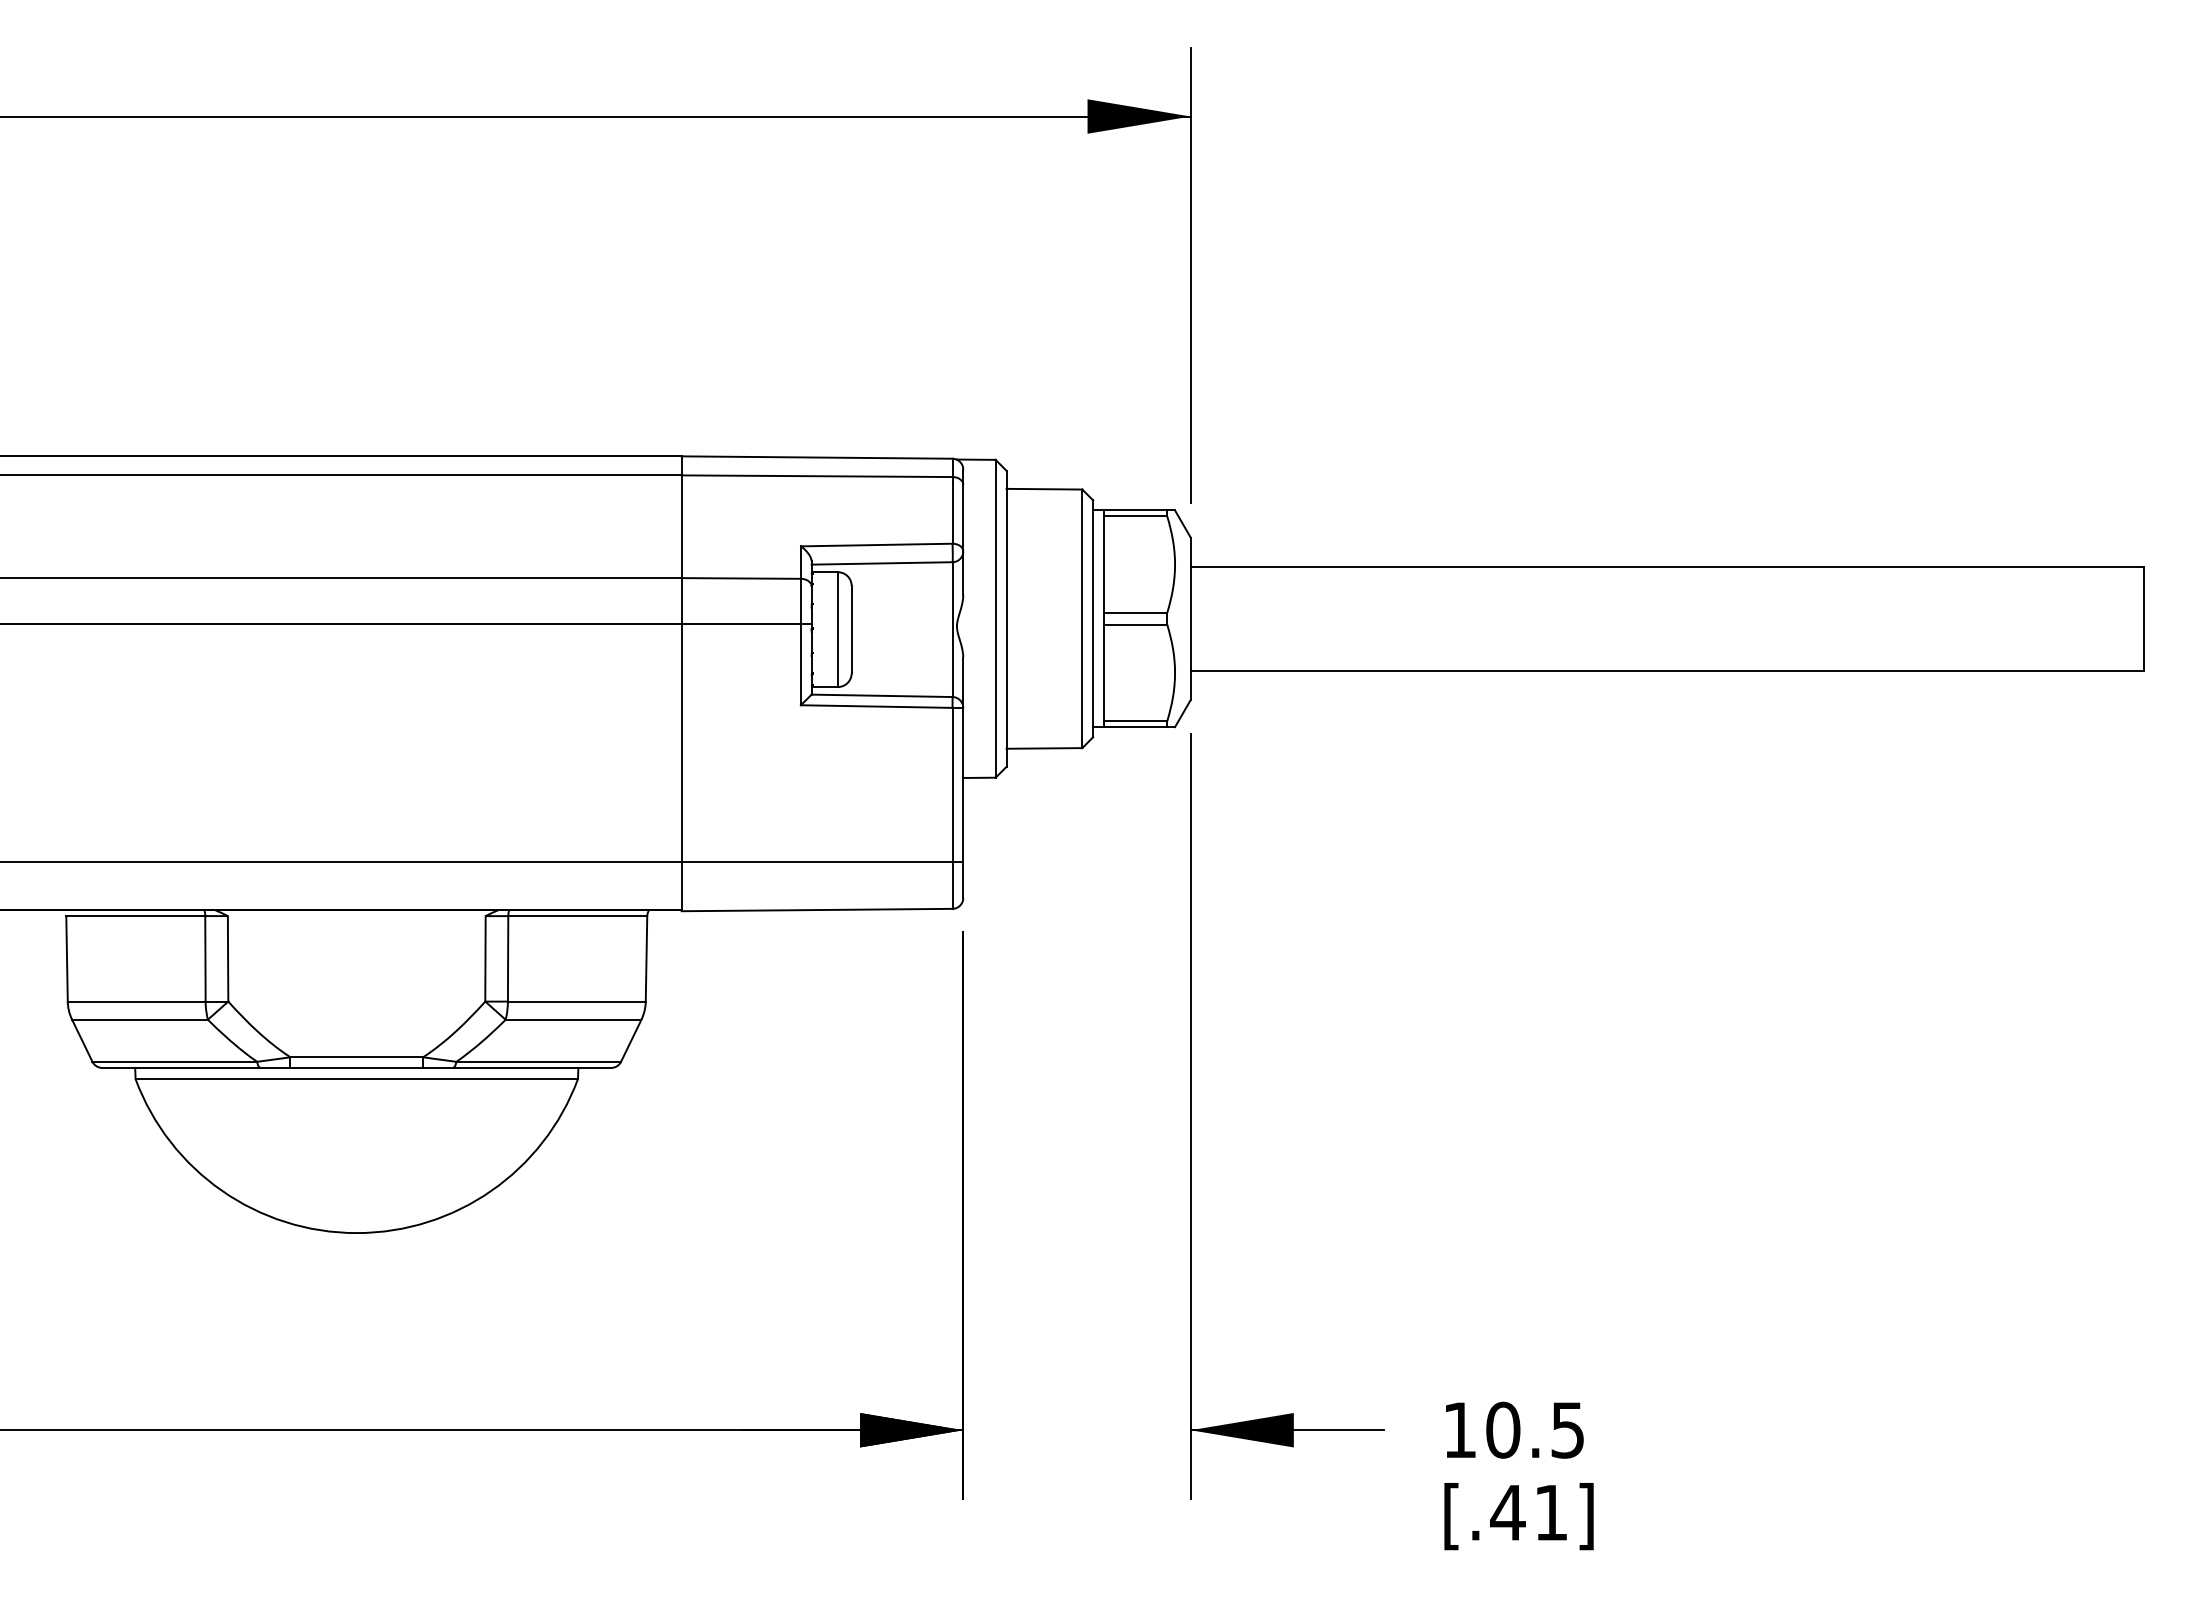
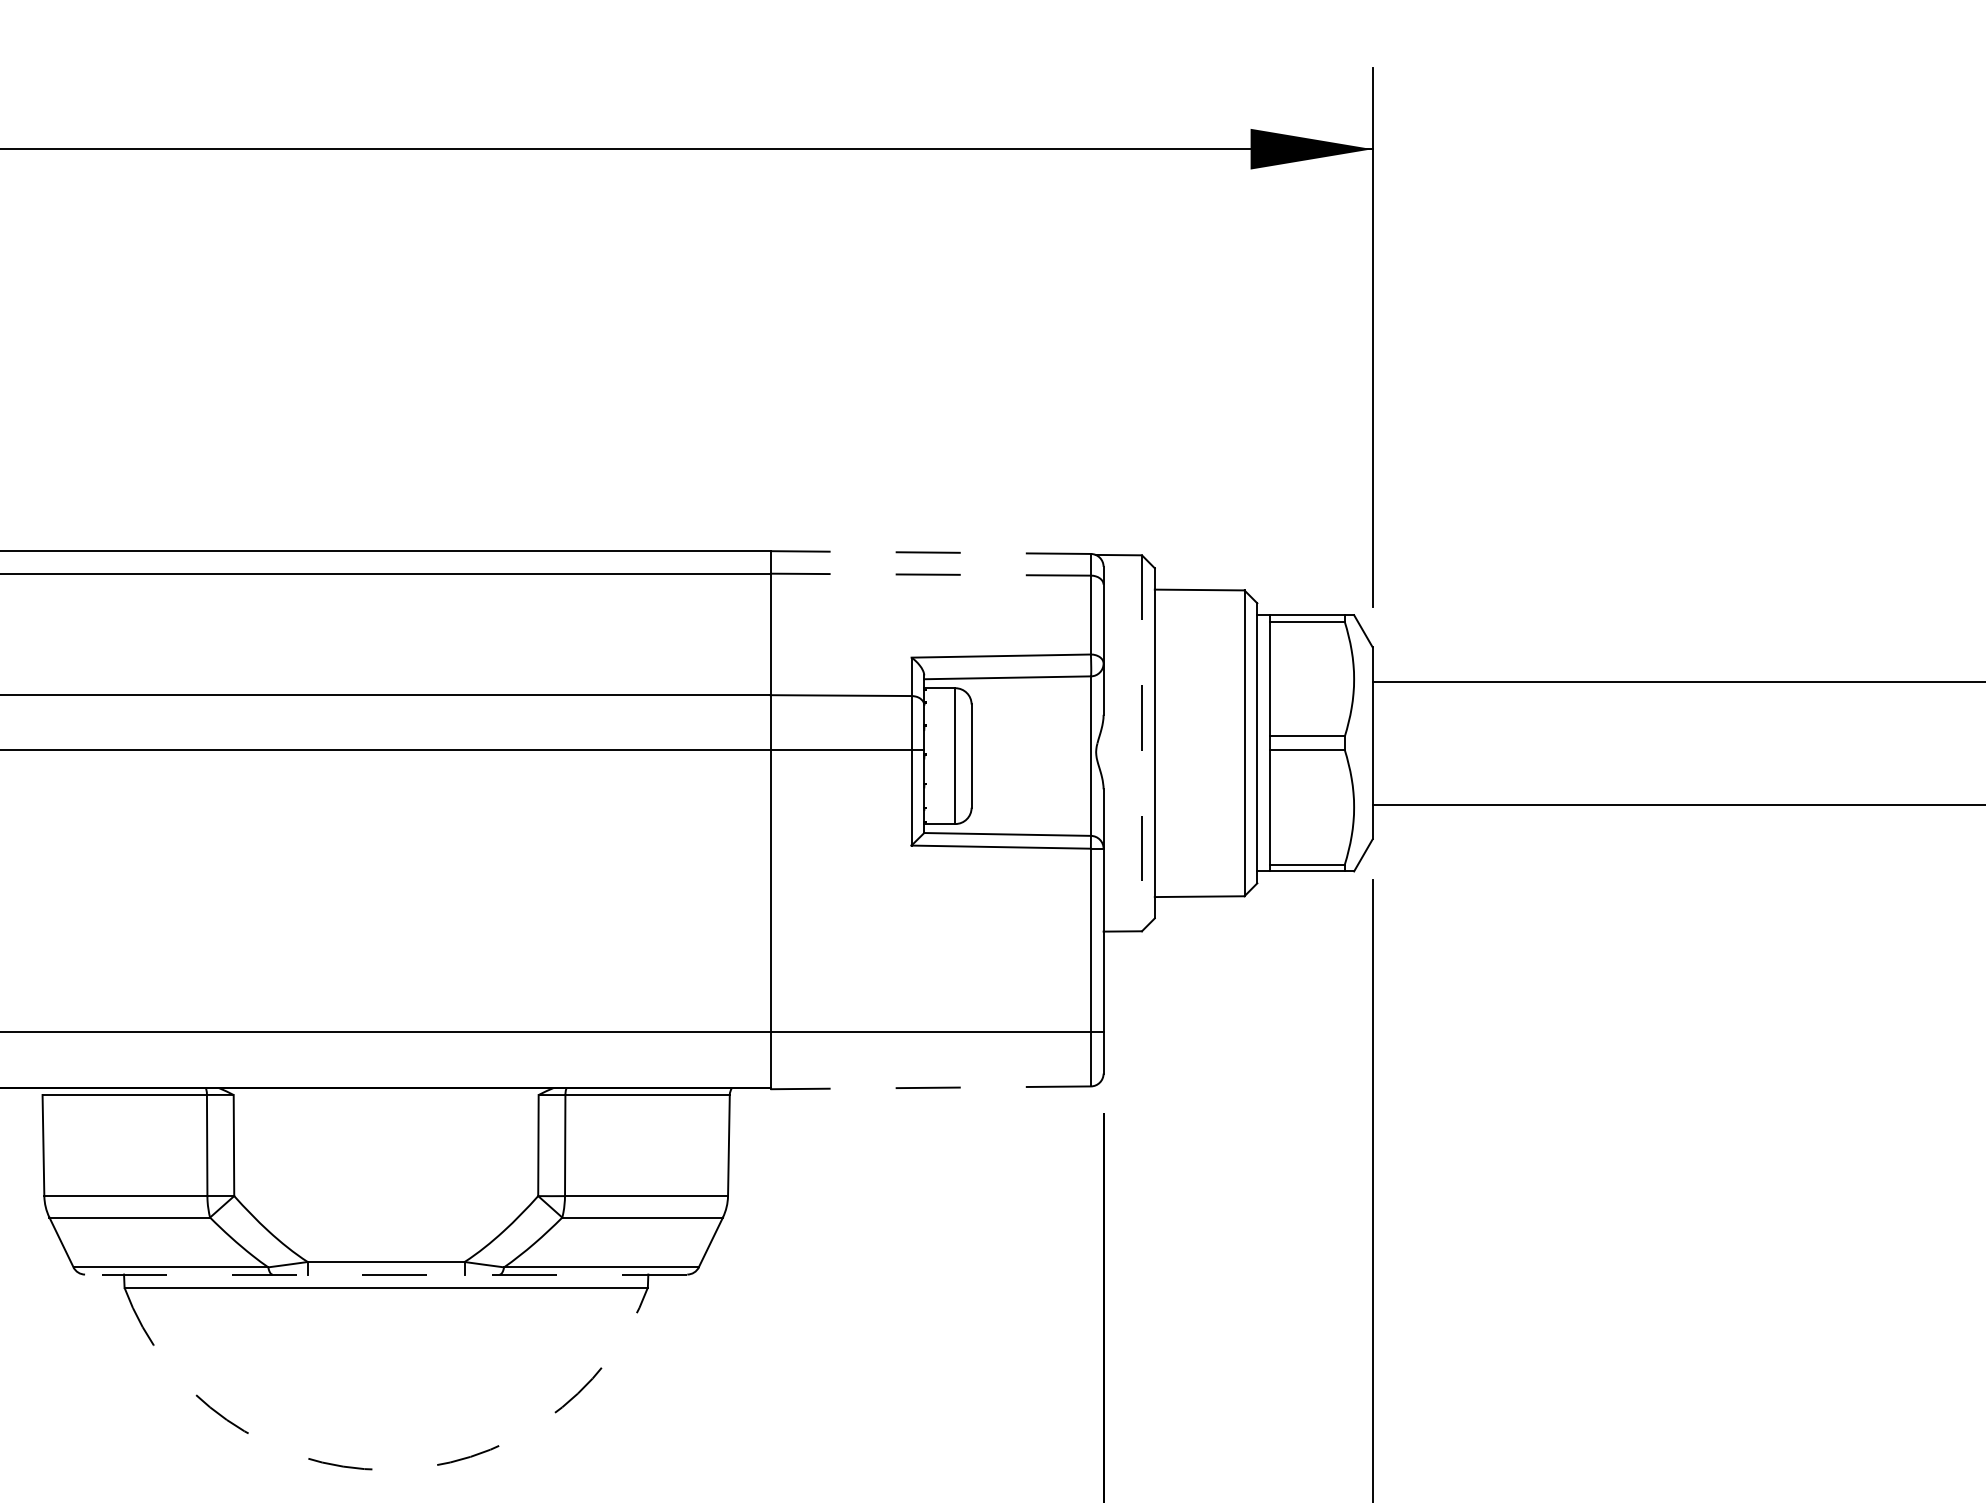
line: (816, 457) -> (929, 552), solid -> dashed
line: (816, 476) -> (929, 574), solid -> dashed
line: (995, 618) -> (1141, 742), solid -> dashed
line: (816, 910) -> (929, 1088), solid -> dashed
line: (356, 1067) -> (385, 1274), solid -> dashed
arc: (356, 1233) -> (385, 1470), solid -> dashed

